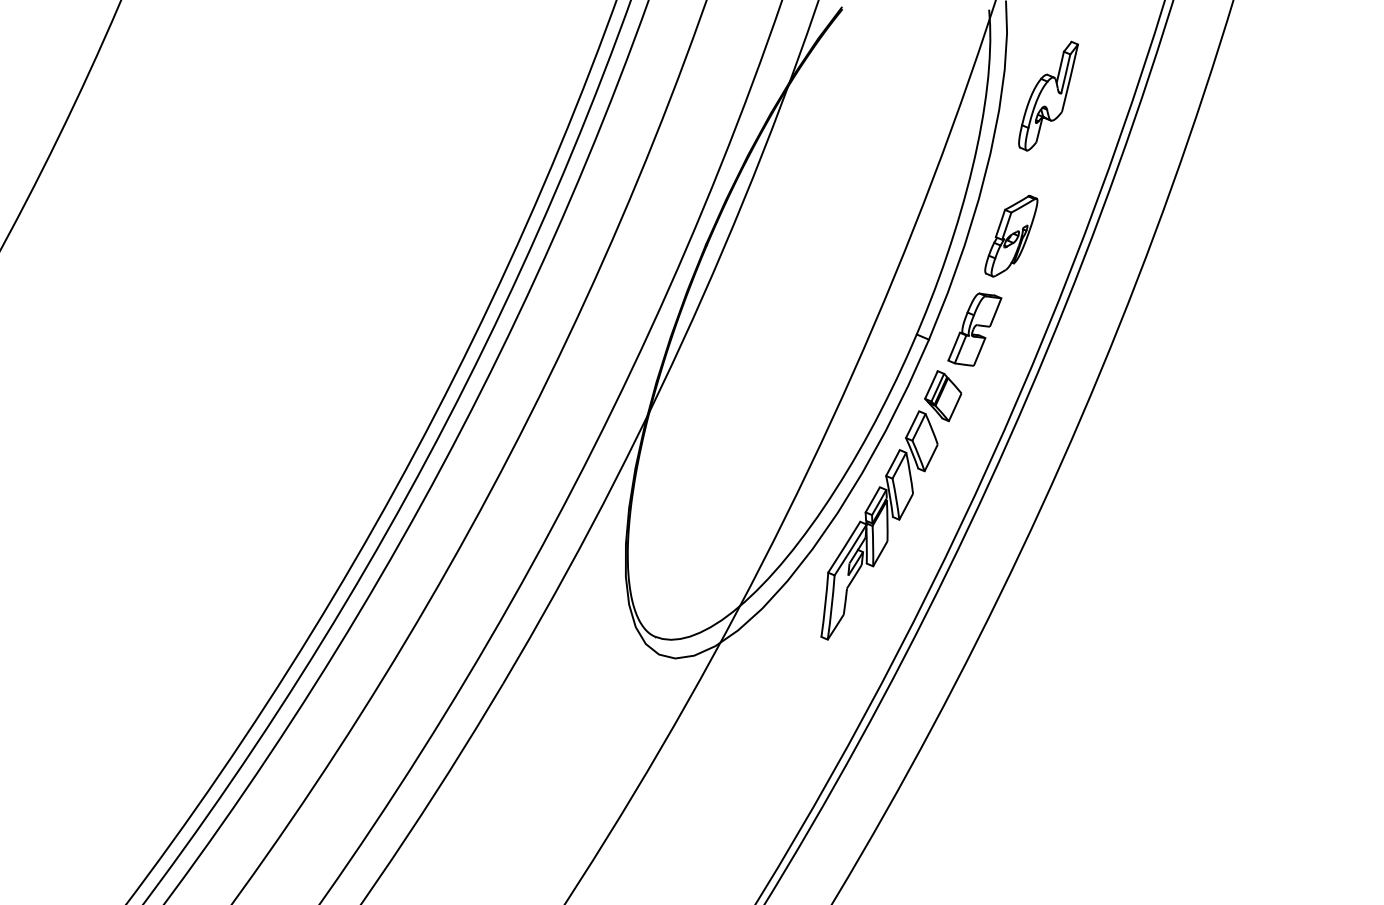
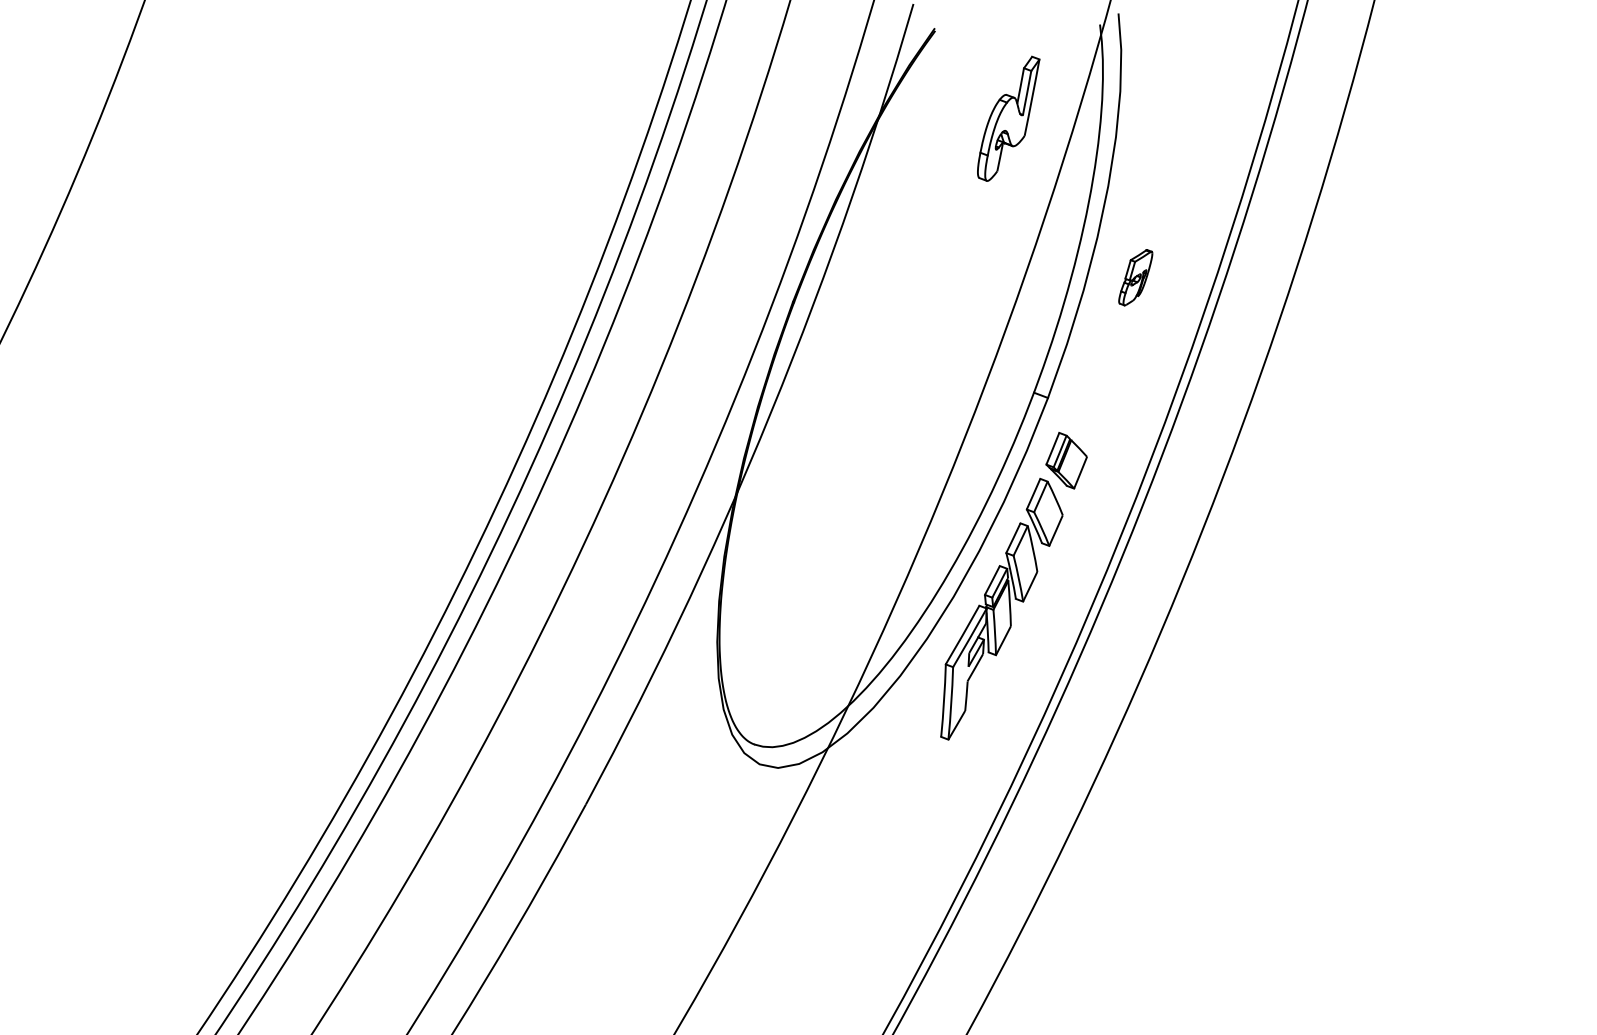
part: (1048, 95) -> (1008, 118), moved
part: (1011, 235) -> (1135, 277), size x0.6
part: (974, 329) -> (1098, 384), removed

